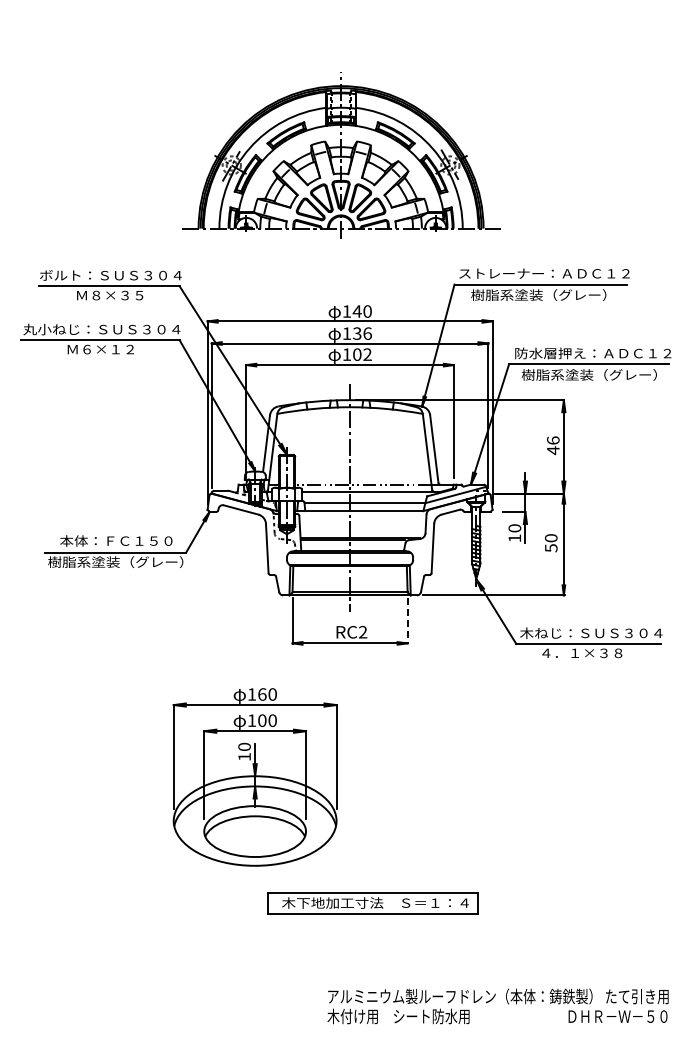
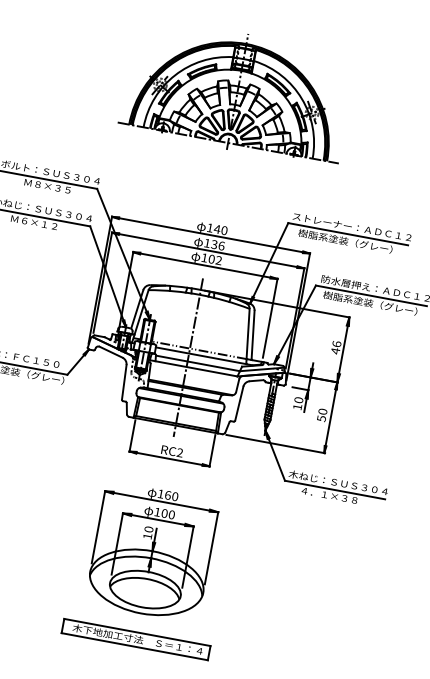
part: (341, 155) -> (237, 92), moved
line: (407, 621) -> (212, 451), dashed -> solid
part: (254, 777) -> (151, 551), moved
part: (372, 903) -> (135, 639), moved

